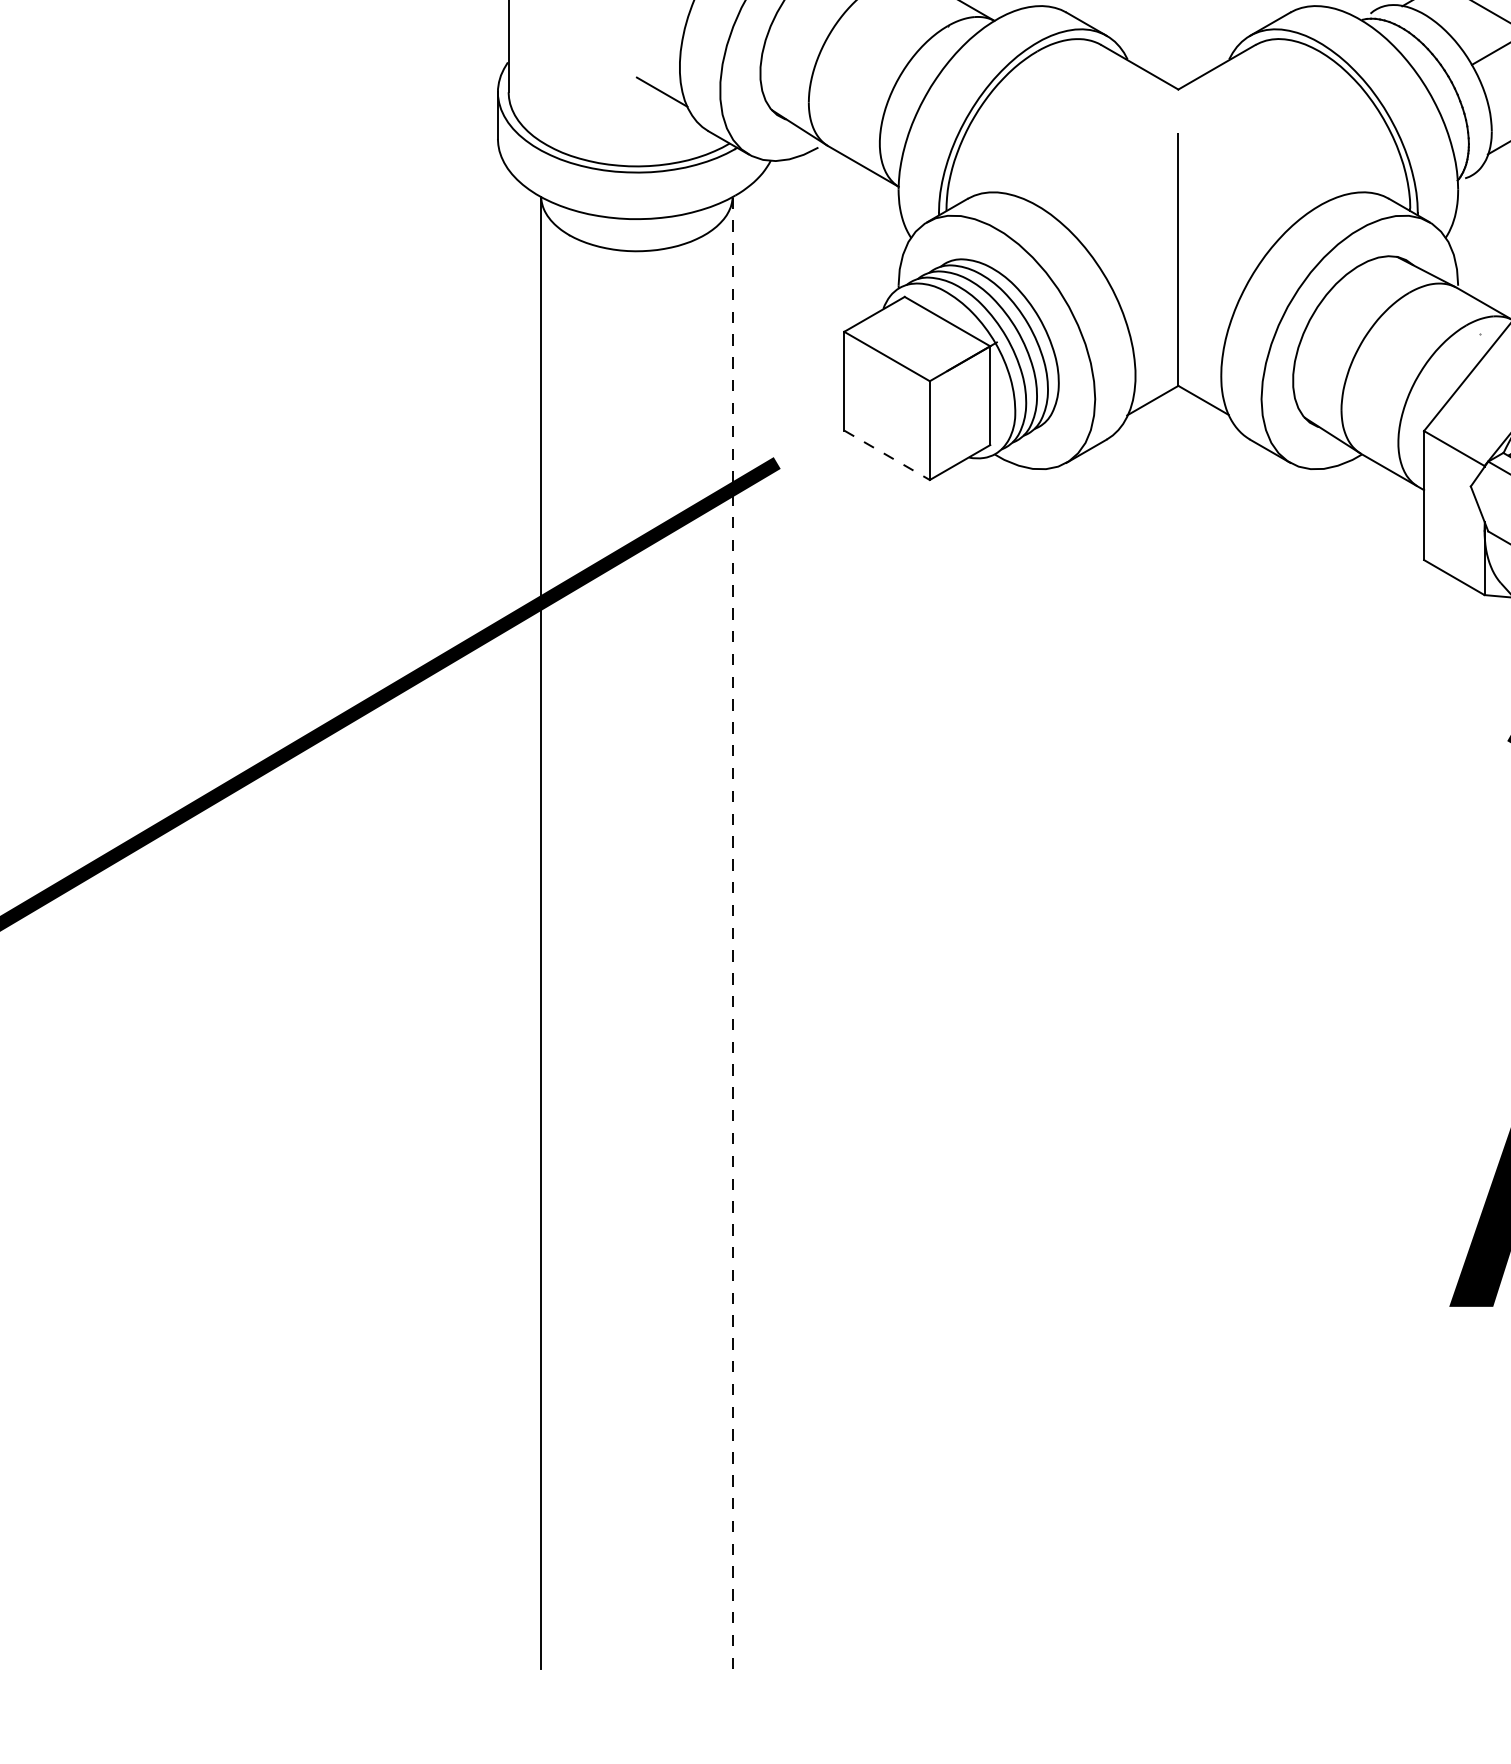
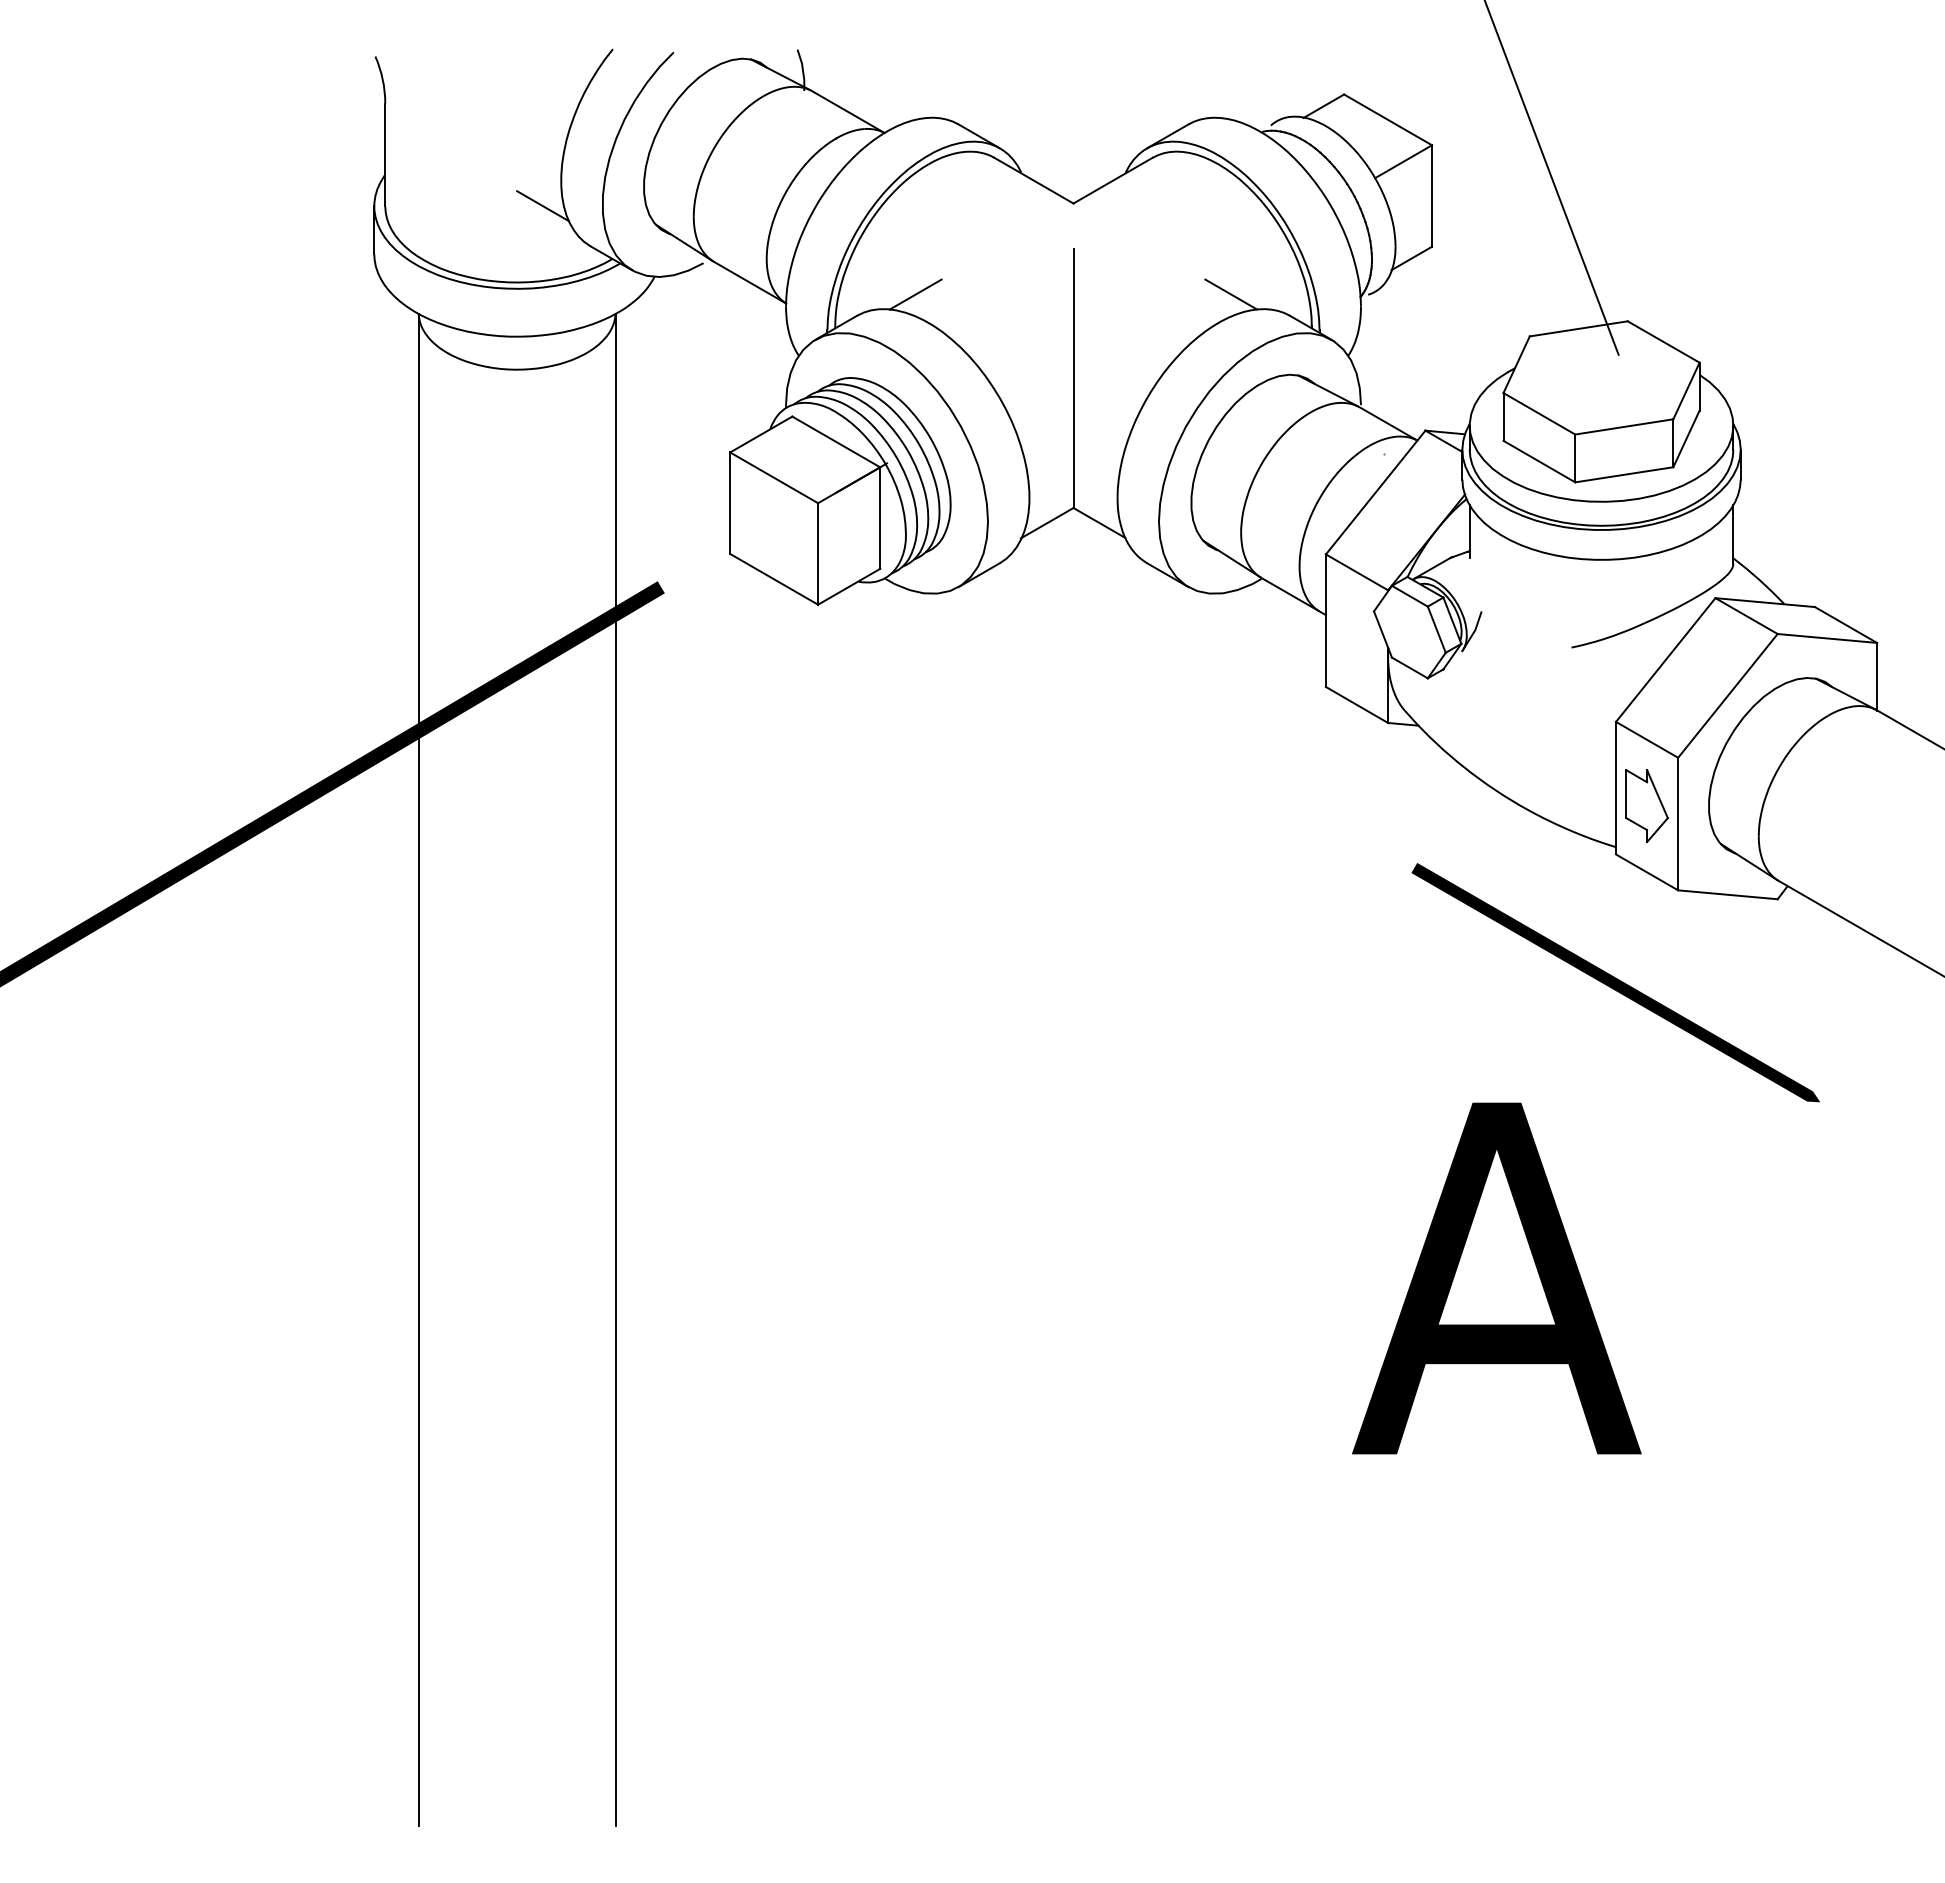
line: (1024, 178) -> (915, 294), added
line: (1332, 178) -> (1231, 294), added
line: (887, 455) -> (774, 579), dashed -> solid
line: (732, 932) -> (615, 1069), dashed -> solid

